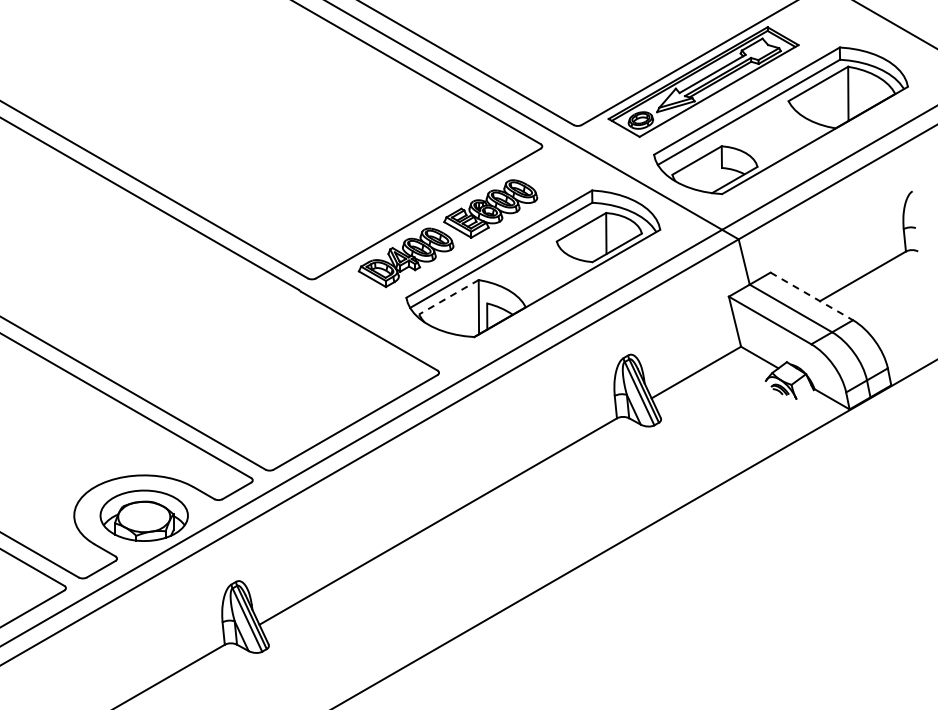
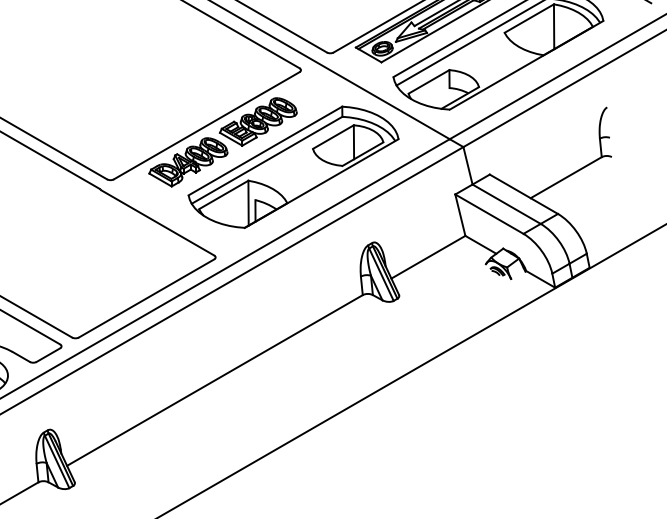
line: (811, 296) -> (523, 194), dashed -> solid
line: (448, 297) -> (223, 195), dashed -> solid

